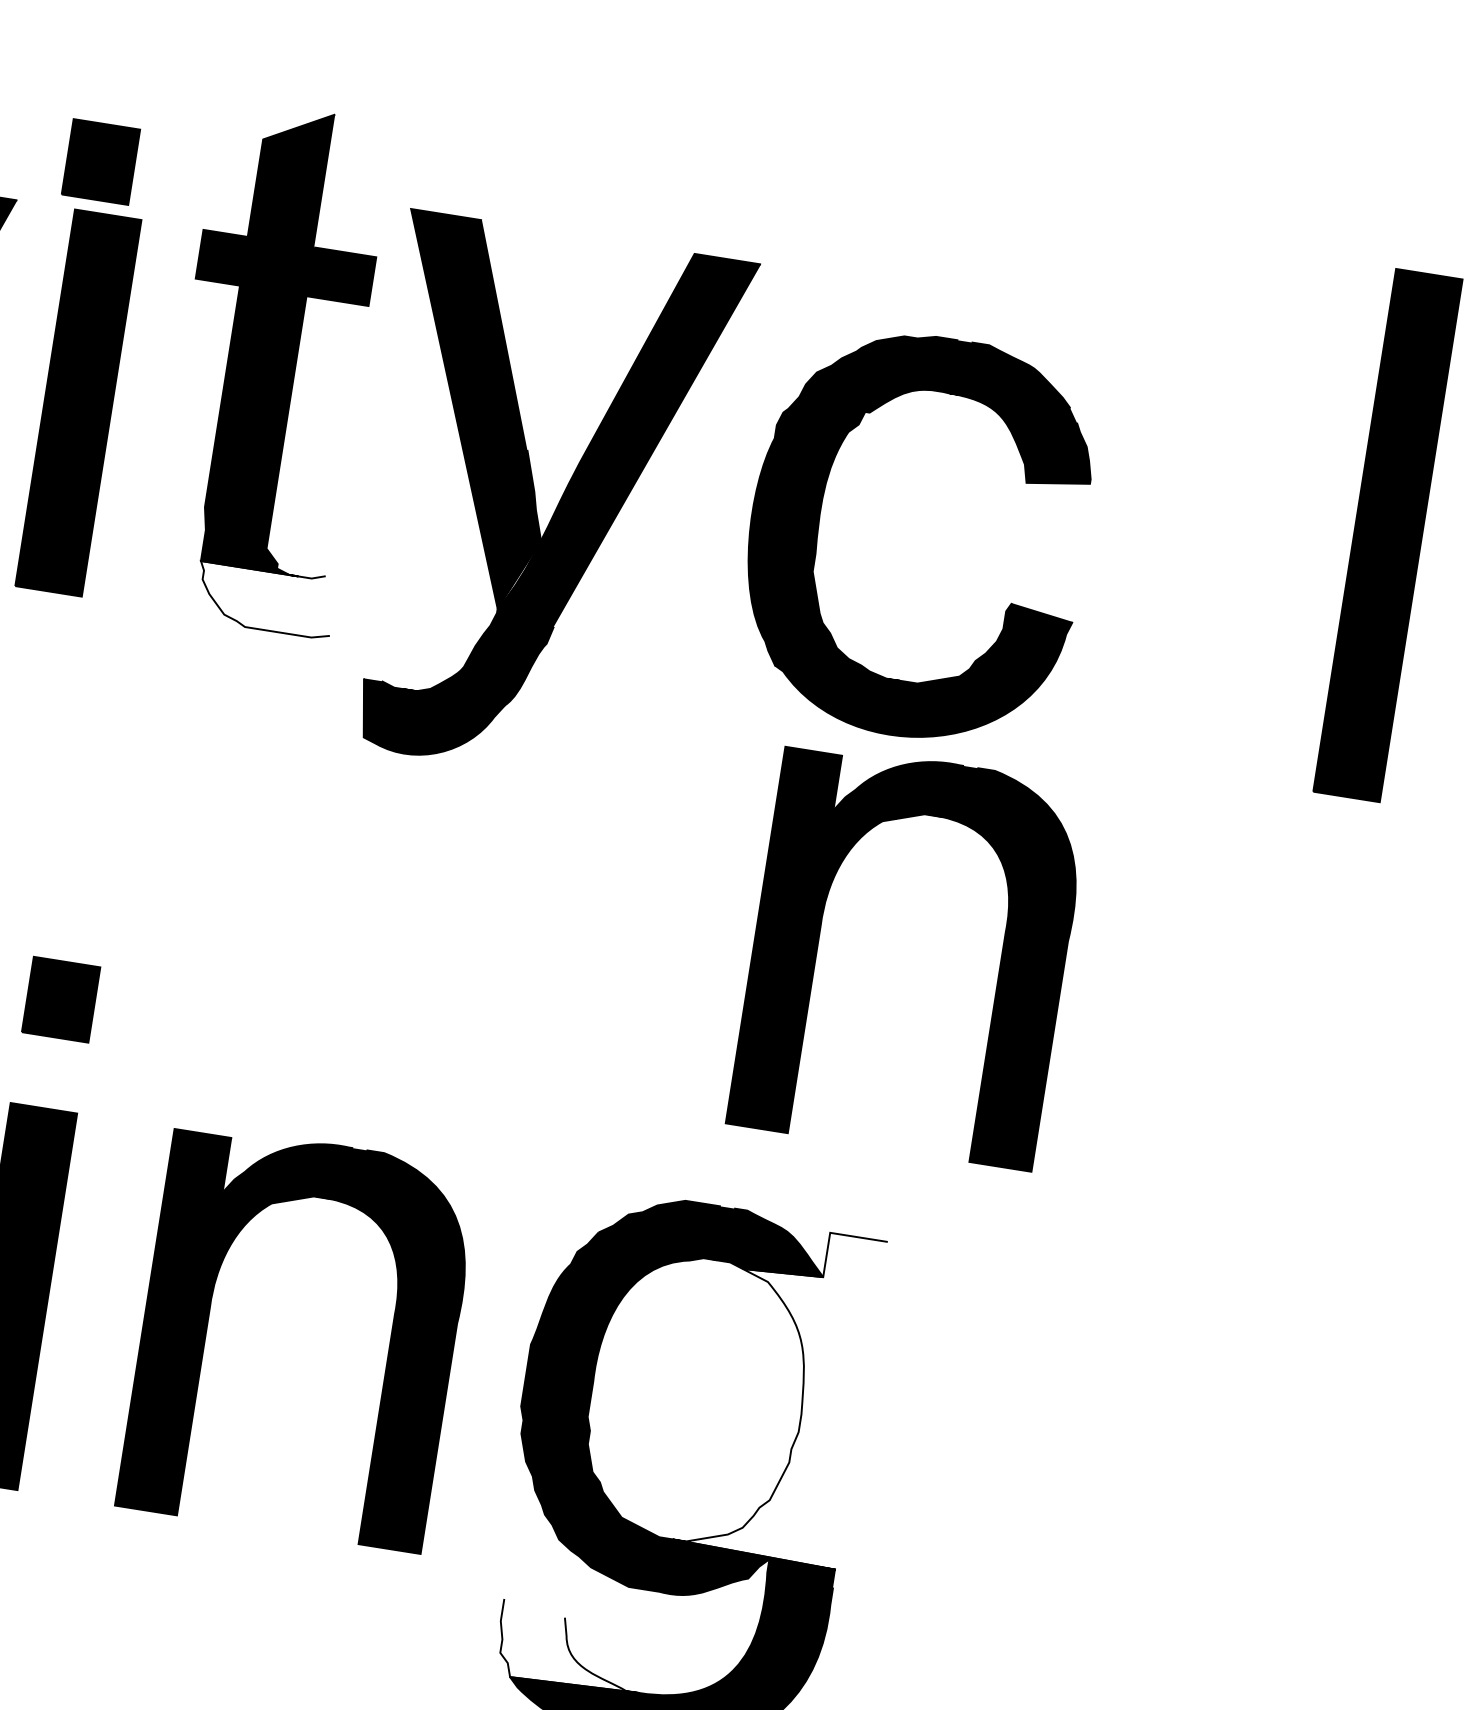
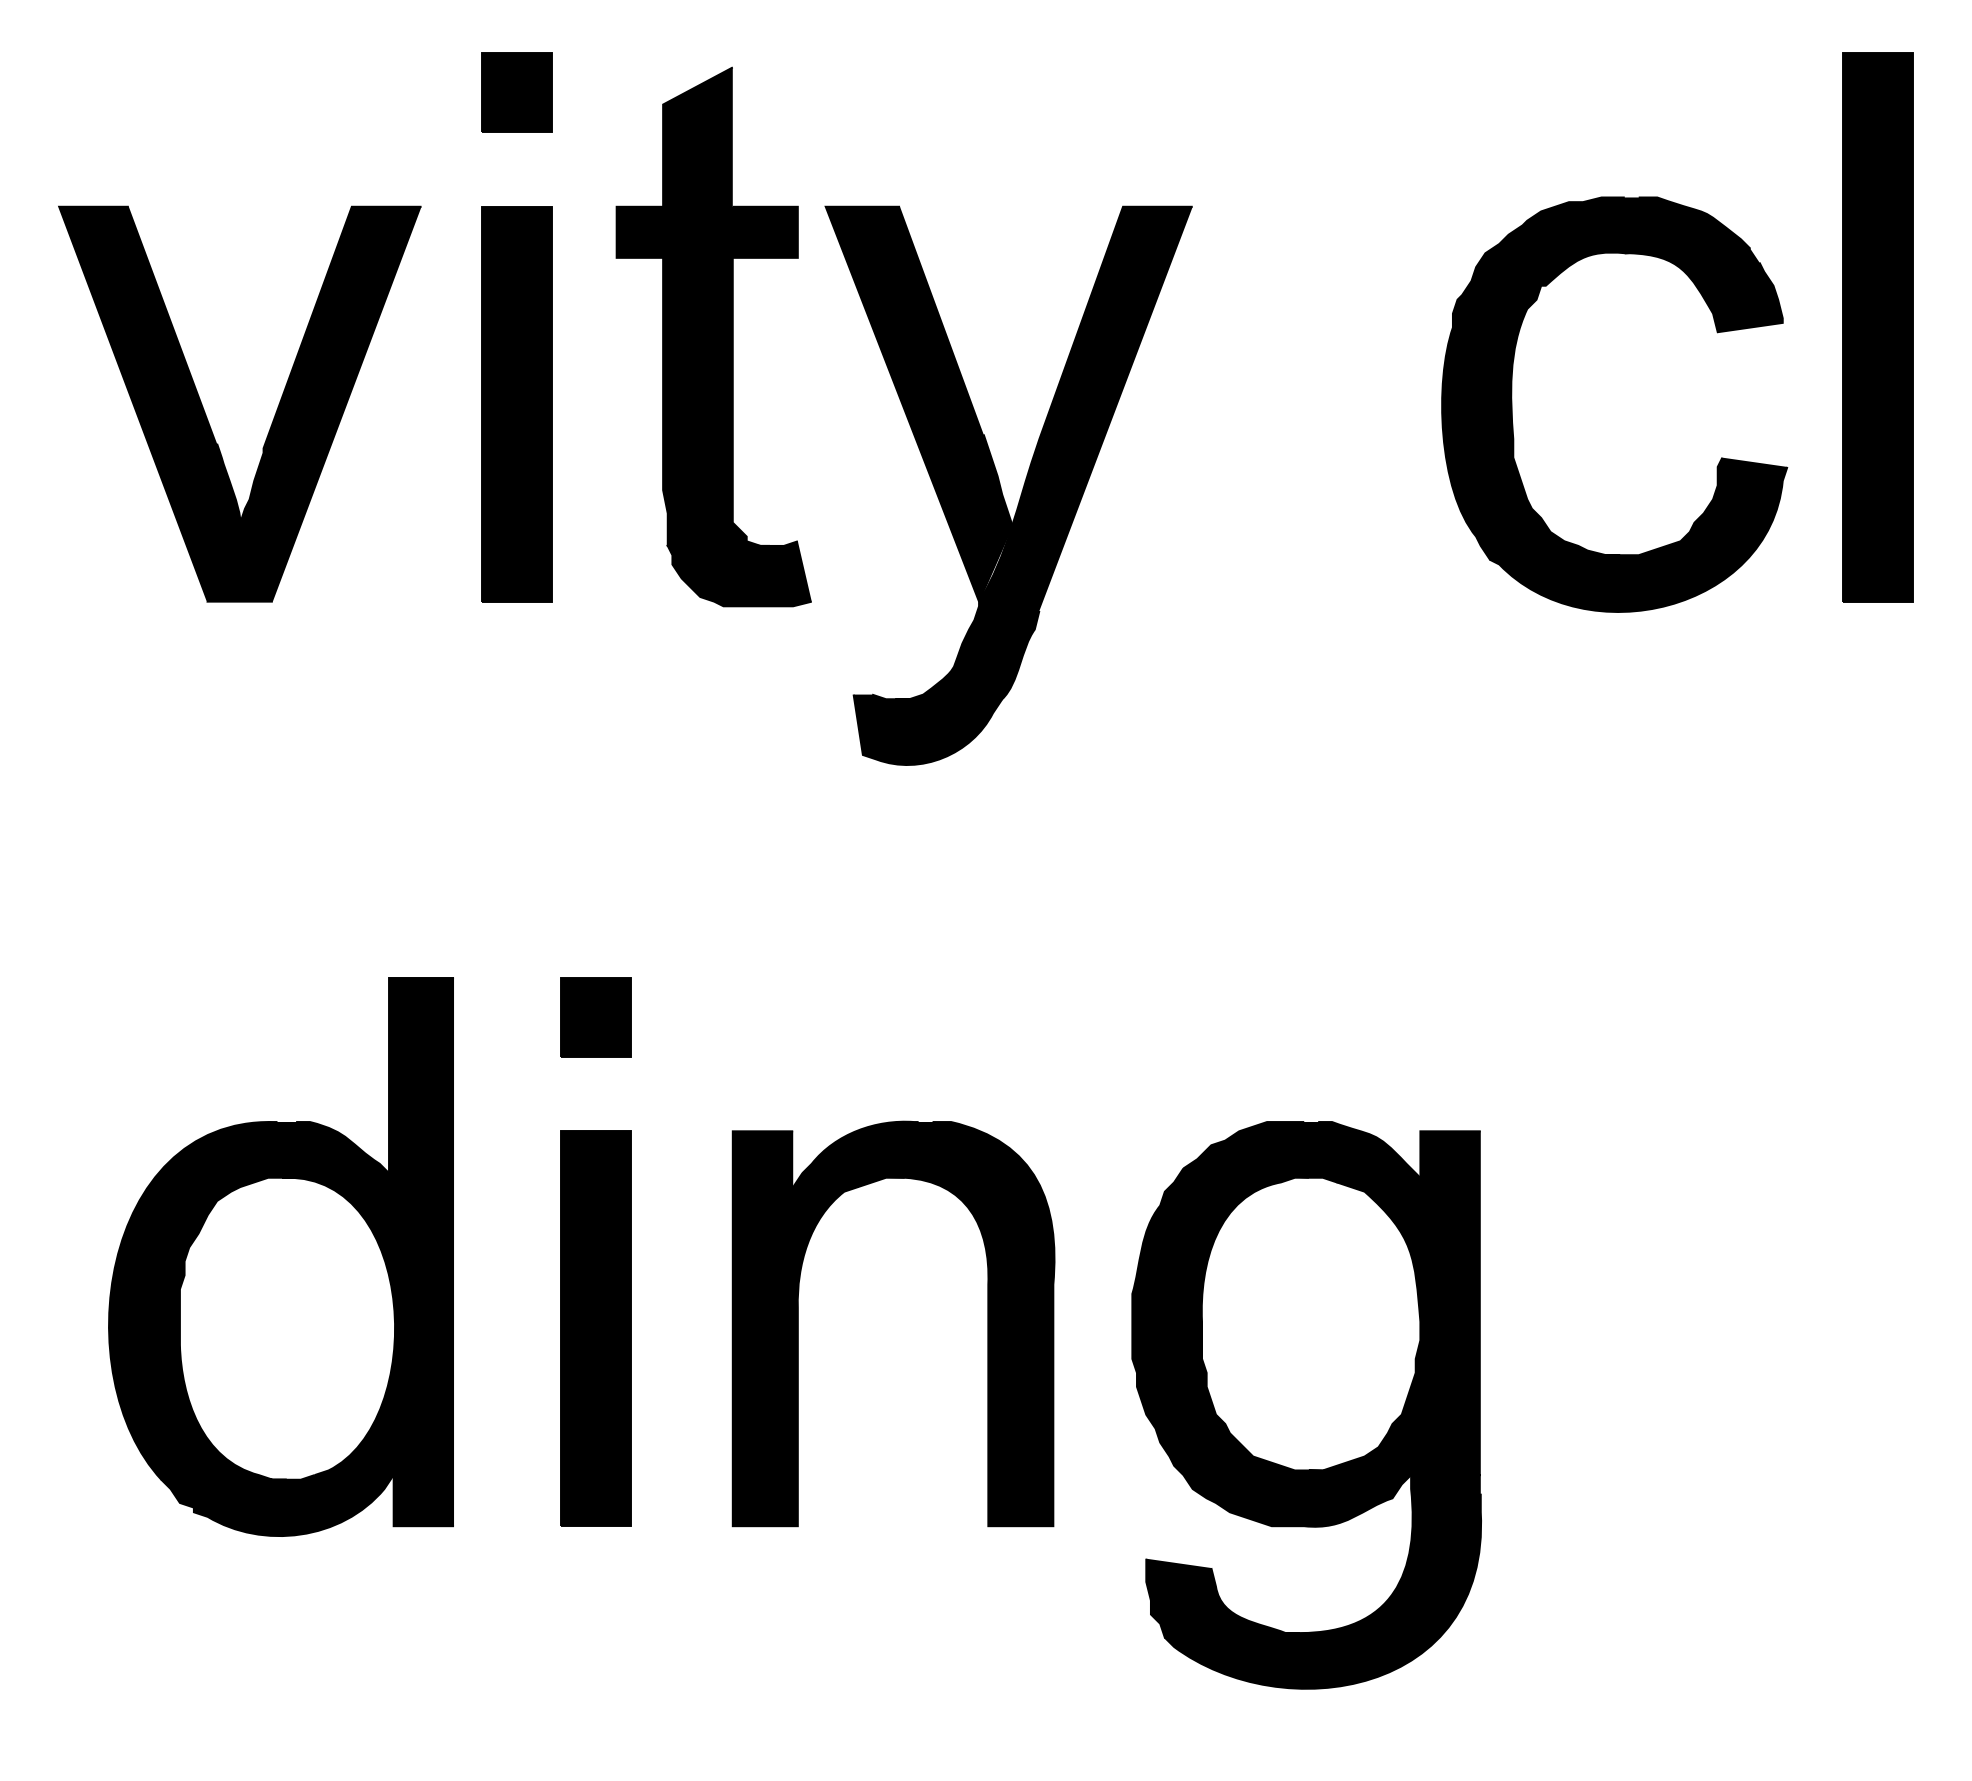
part: (100, 161) -> (516, 92), moved
part: (536, 502) -> (1001, 486), moved
part: (819, 520) -> (1512, 404), moved
fill: (265, 598) -> (739, 573), added
part: (999, 968) -> (1550, 833), removed
fill: (779, 1393) -> (1394, 1303), added
fill: (571, 1647) -> (1222, 1597), added

